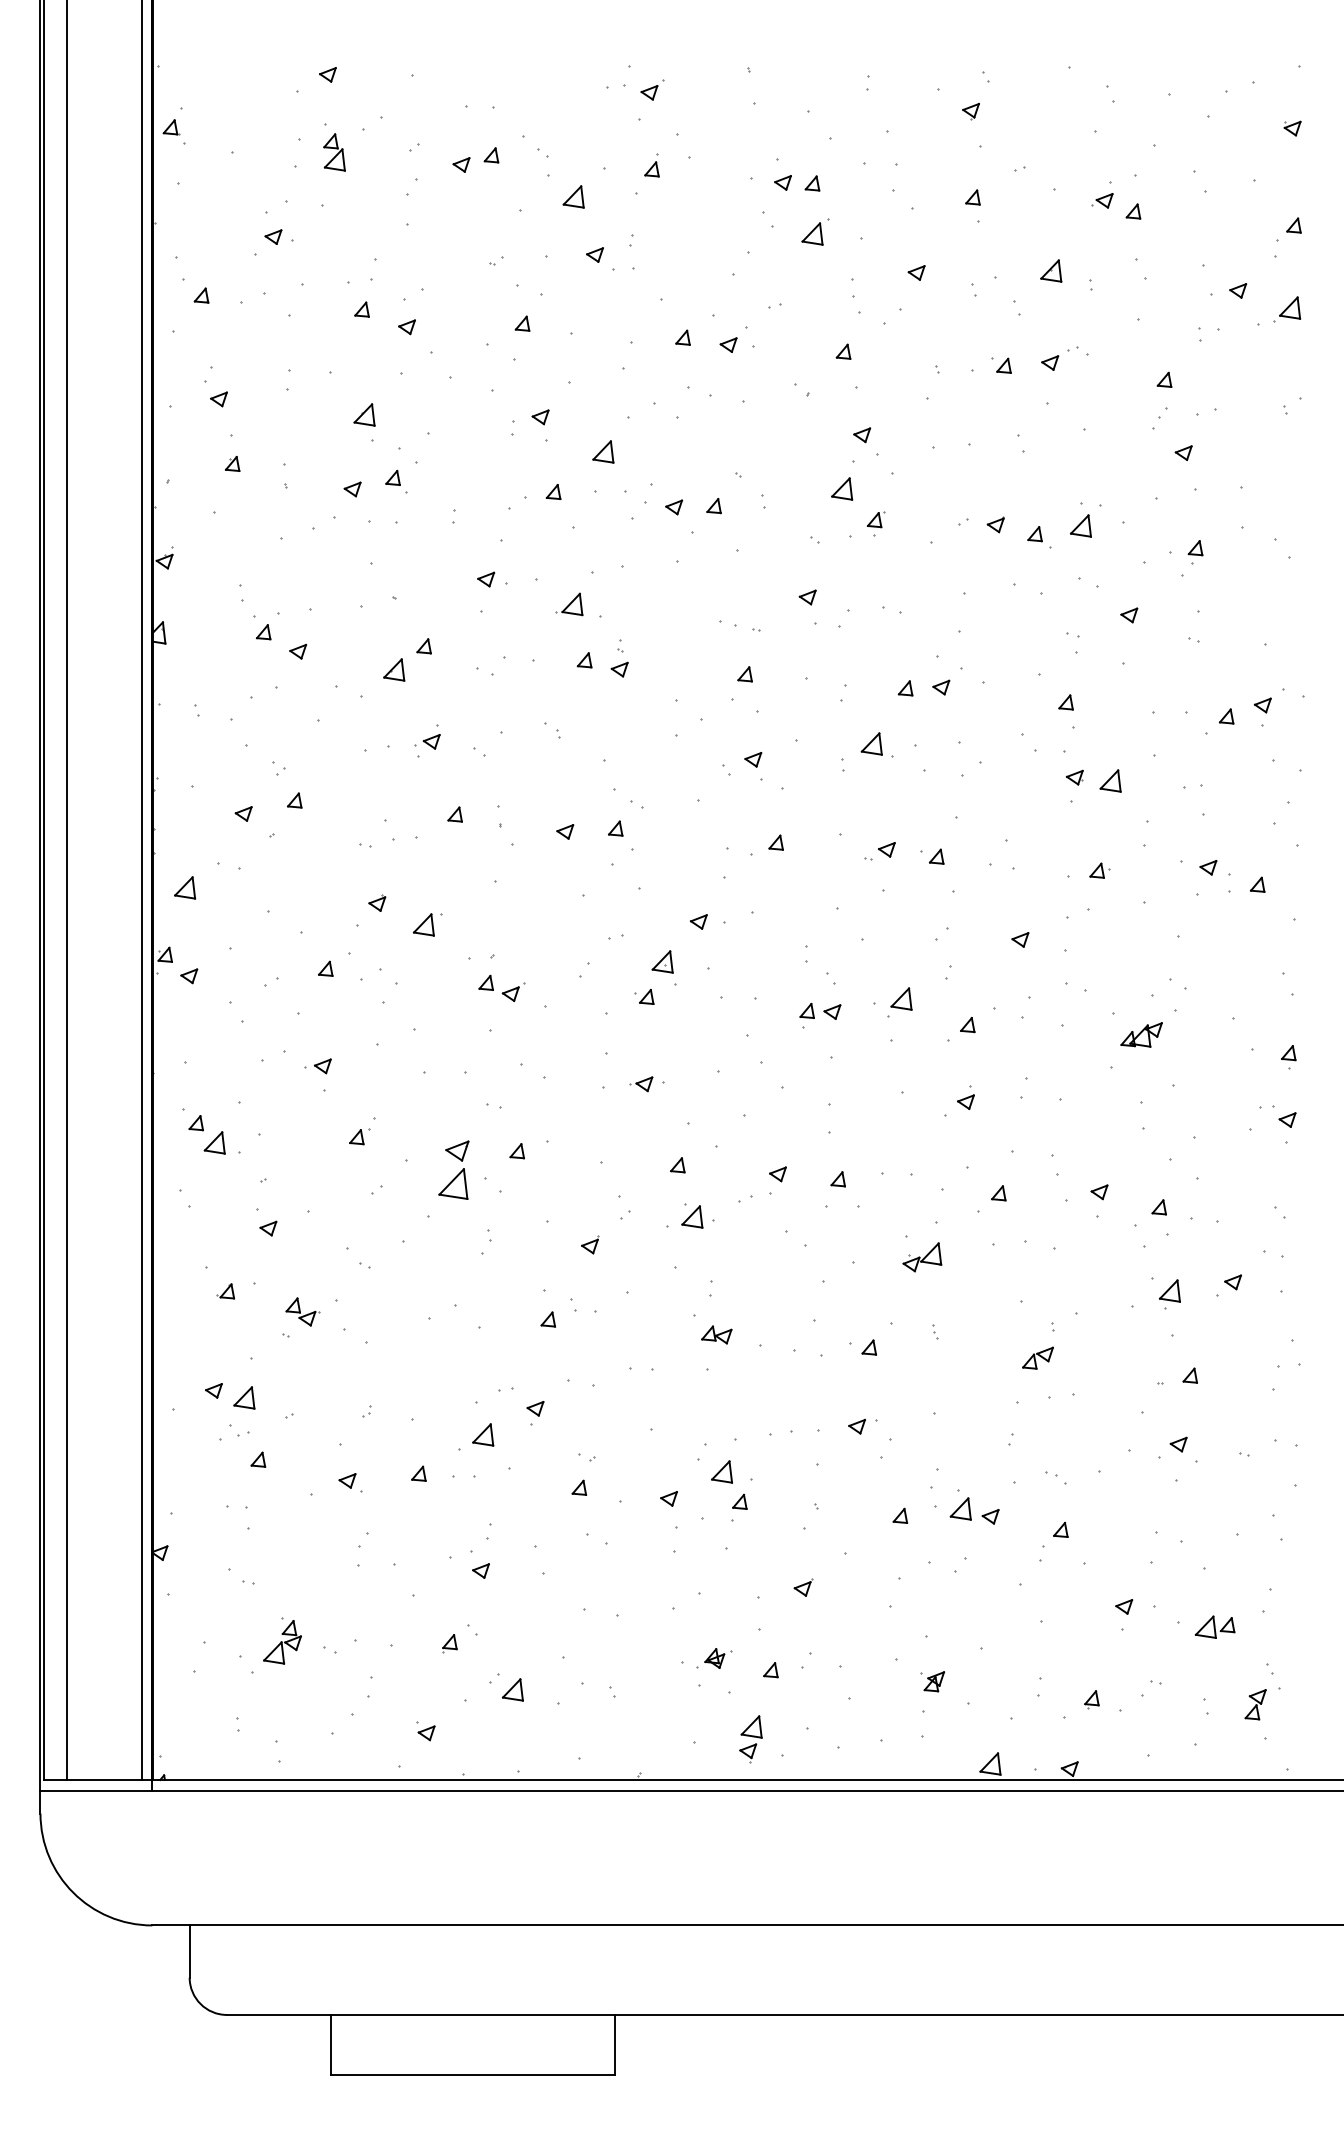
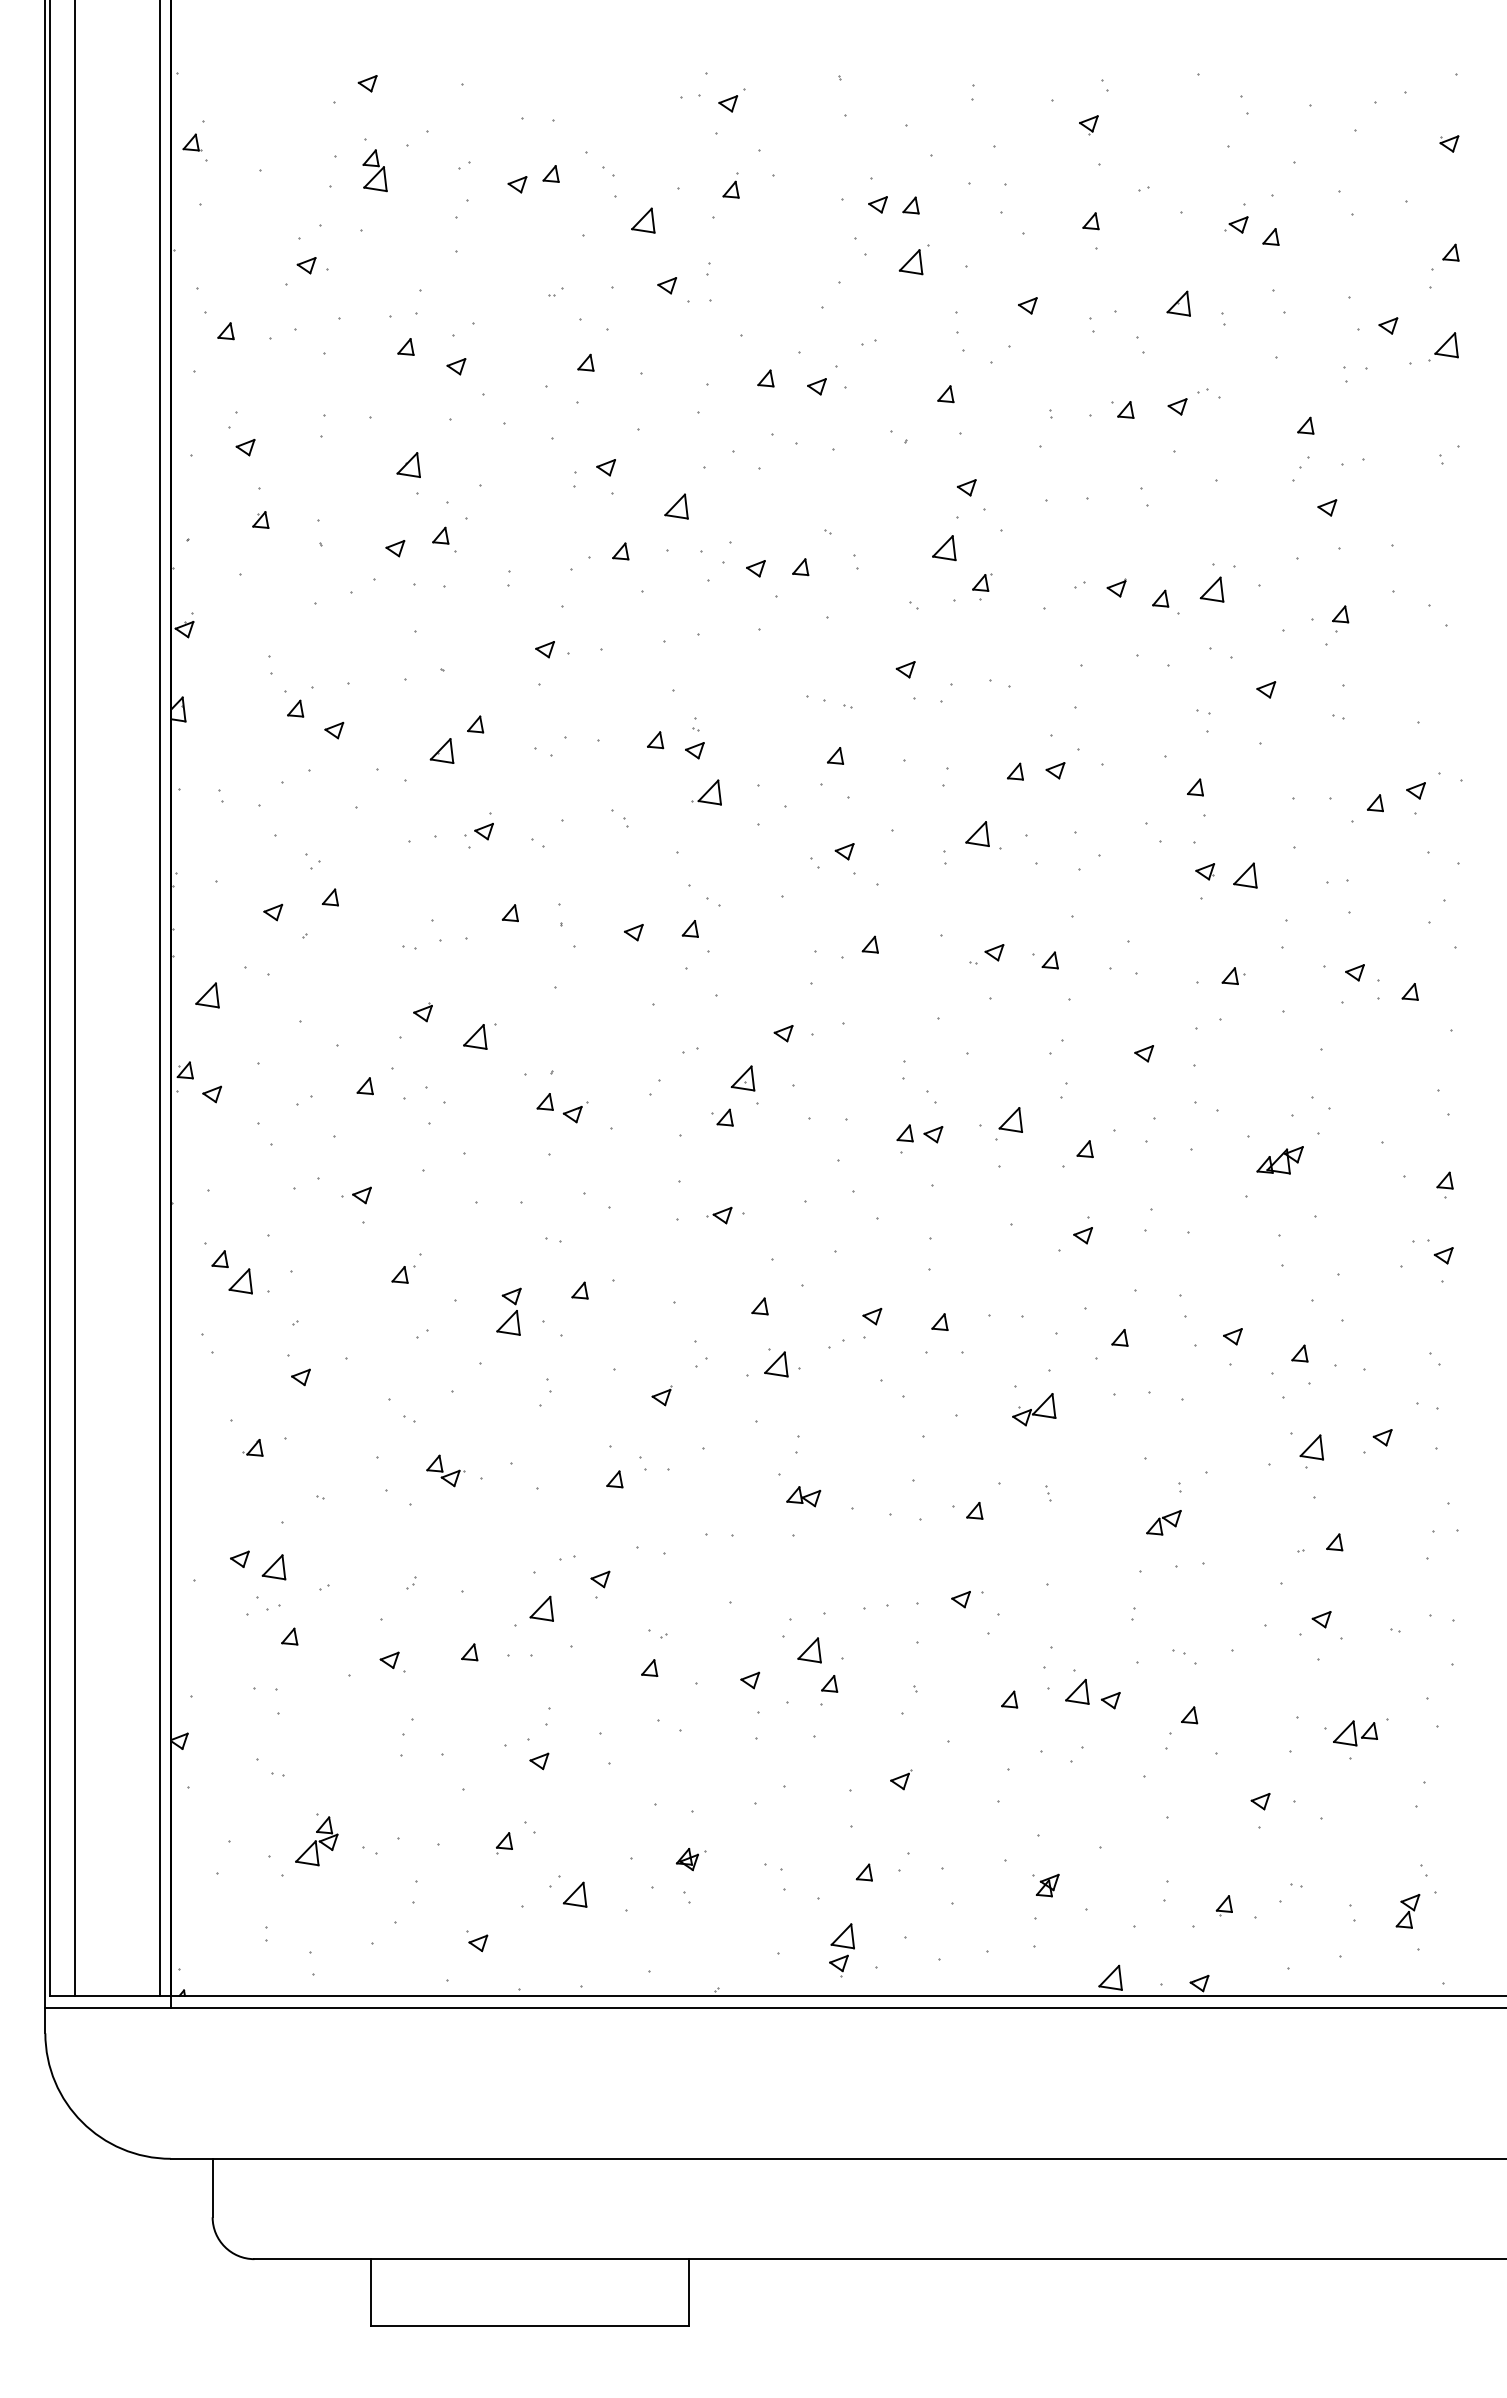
part: (569, 604) -> (706, 792), moved
part: (453, 1169) -> (508, 1311), size x0.71
part: (302, 1311) -> (445, 1470), moved
part: (1215, 1627) -> (1355, 1733), moved
part: (717, 1658) -> (690, 1859), moved

